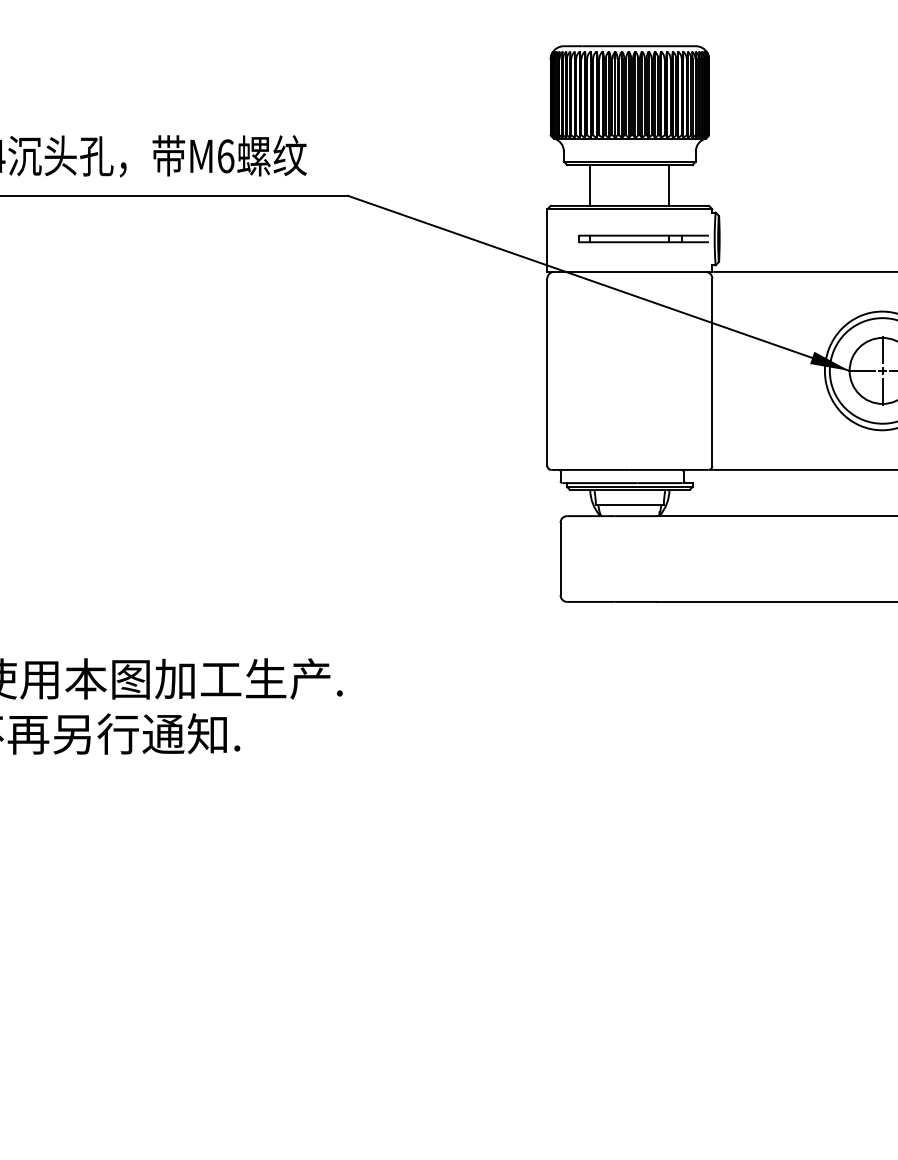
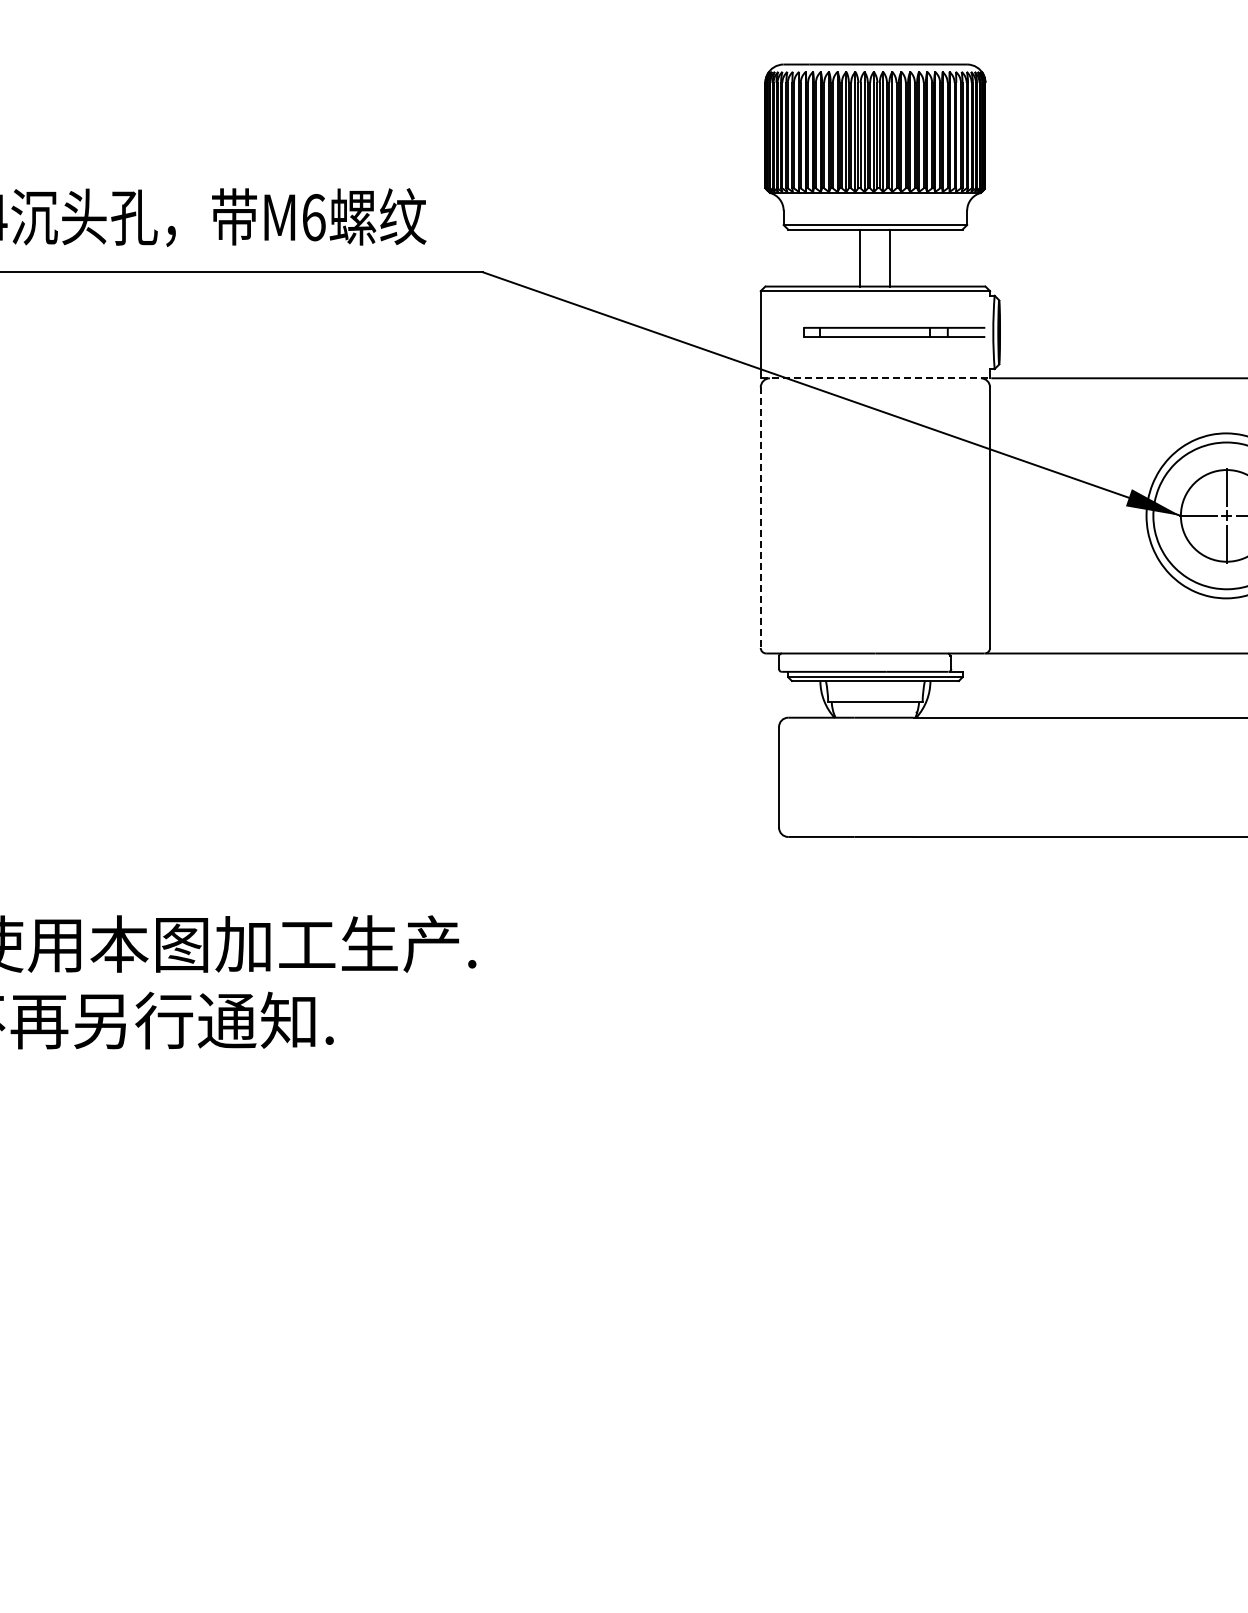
line: (590, 185) -> (860, 257), moved
line: (669, 185) -> (890, 257), moved
line: (629, 272) -> (875, 378), solid -> dashed
line: (547, 372) -> (760, 518), solid -> dashed

